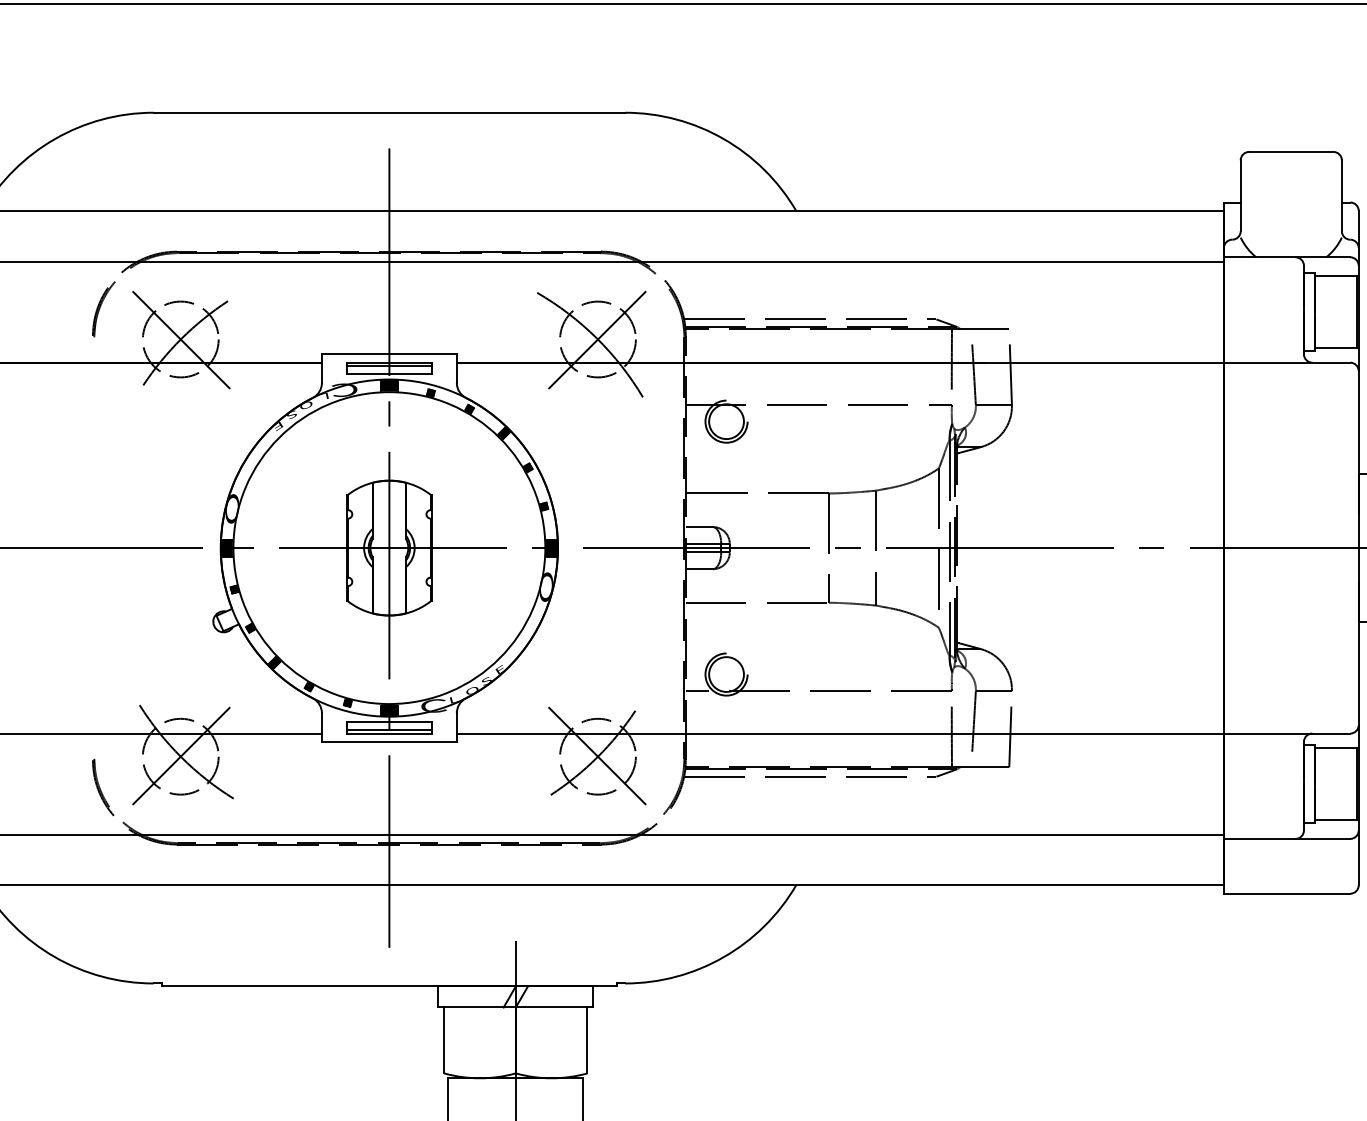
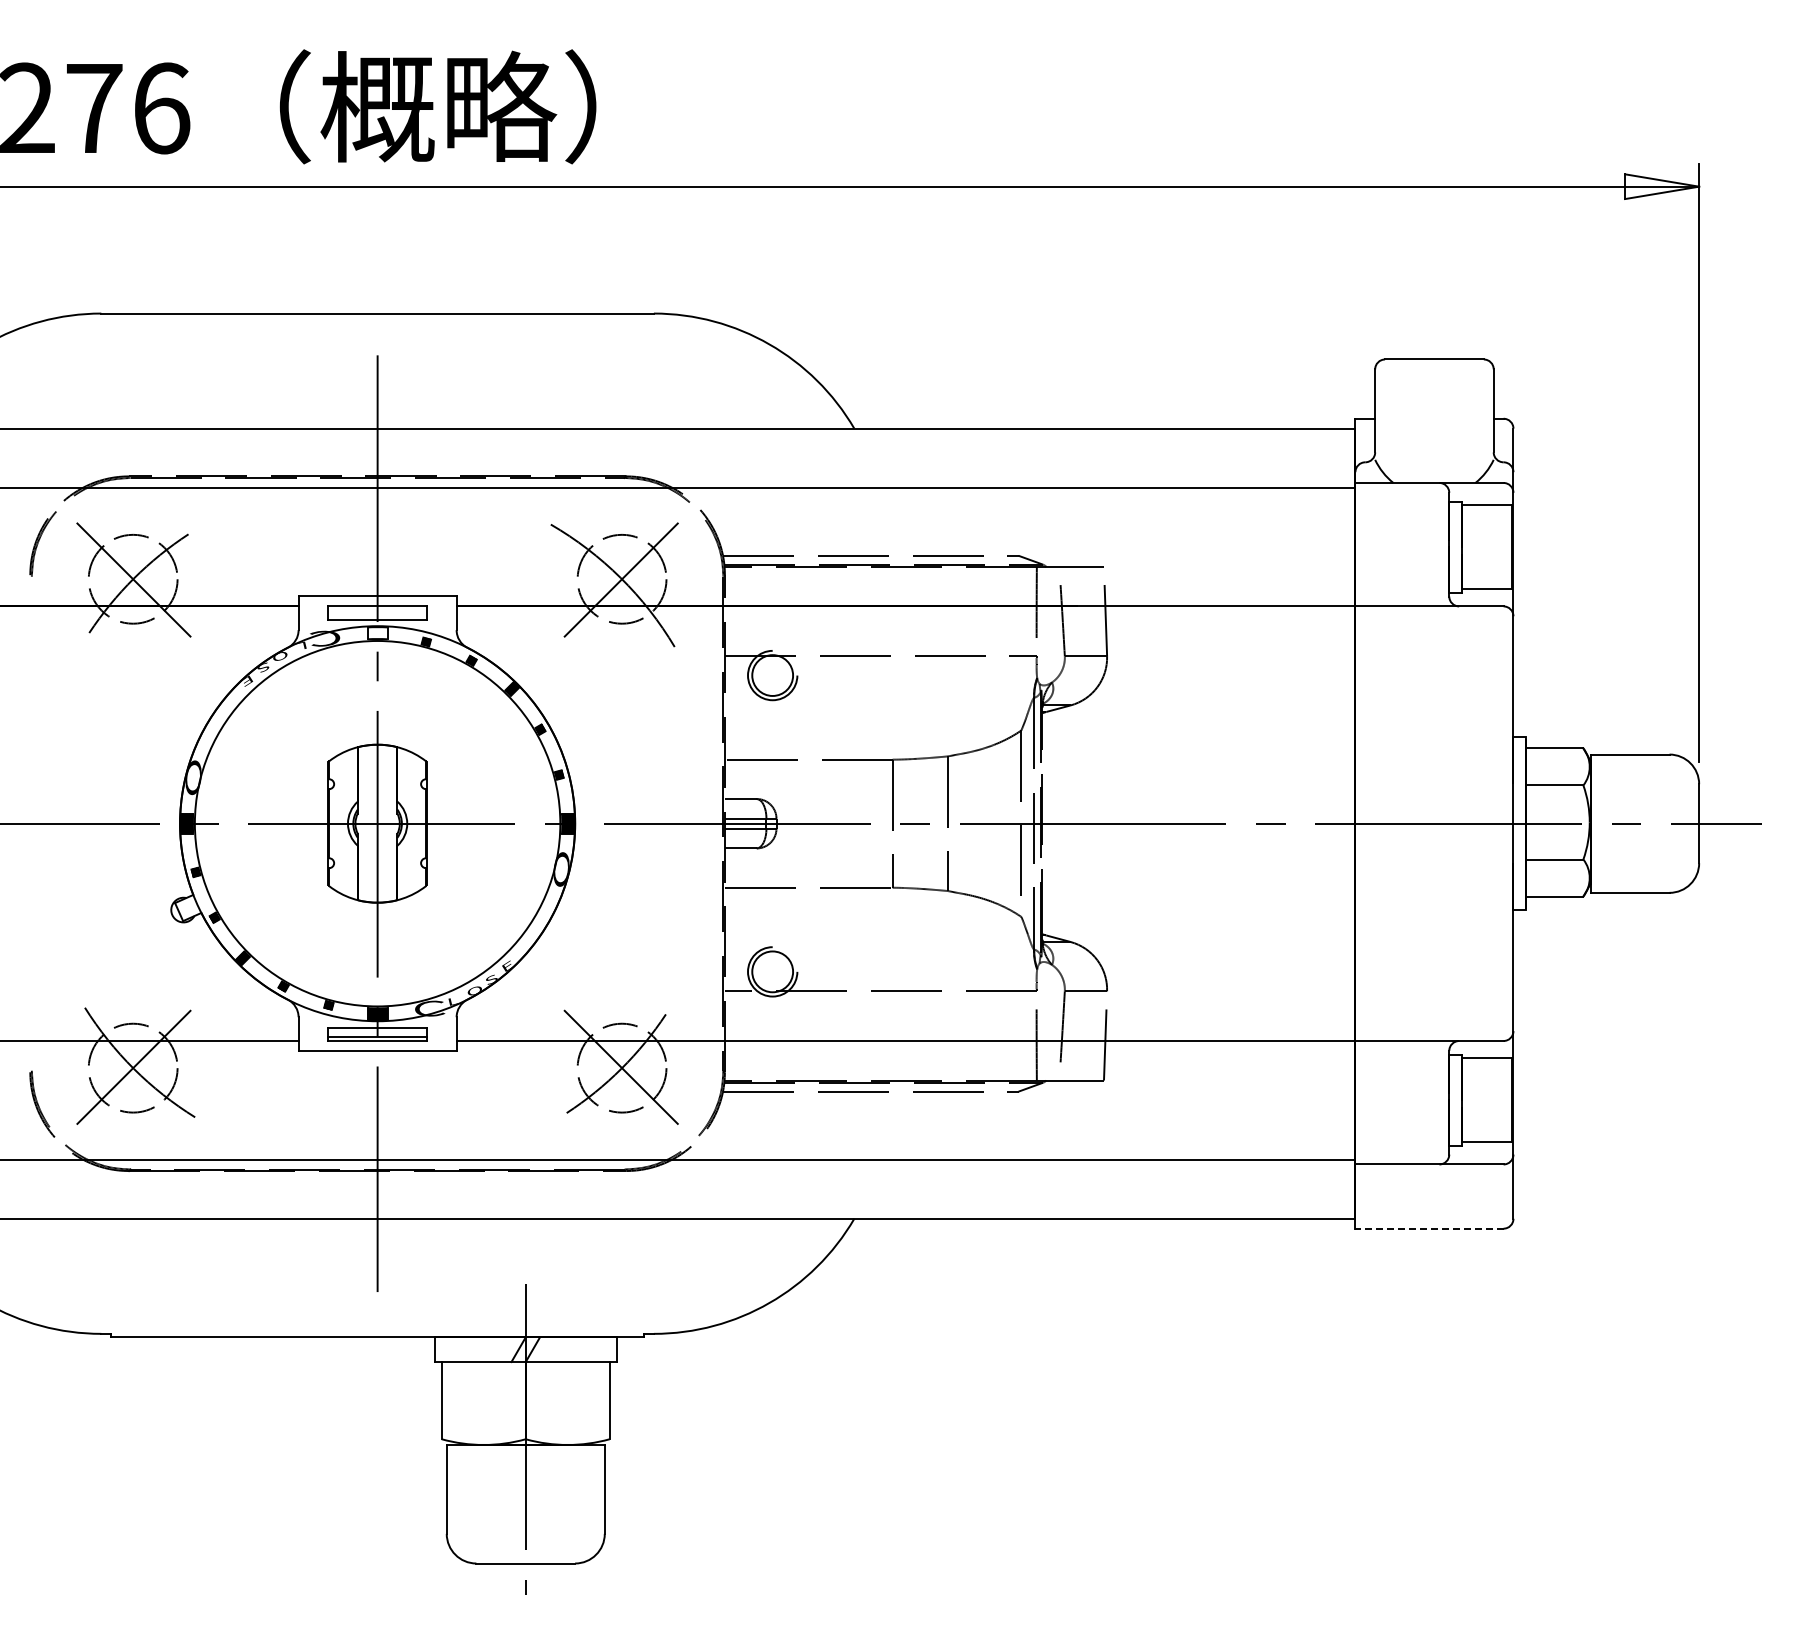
line: (389, 366) -> (377, 610), removed
hatch: (389, 385) -> (377, 633), removed
line: (1287, 893) -> (1429, 1228), solid -> dashed

